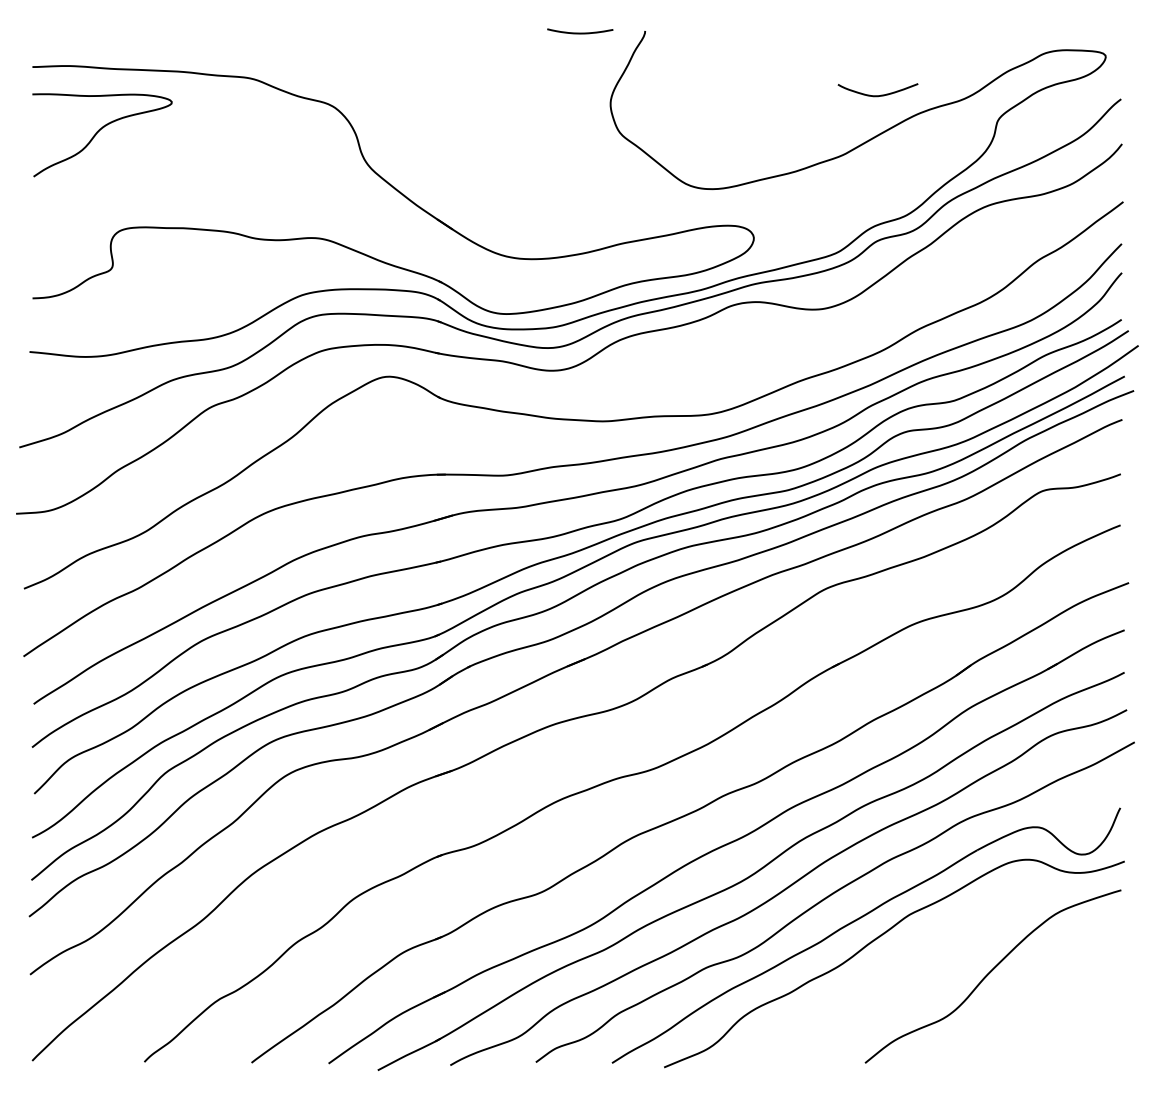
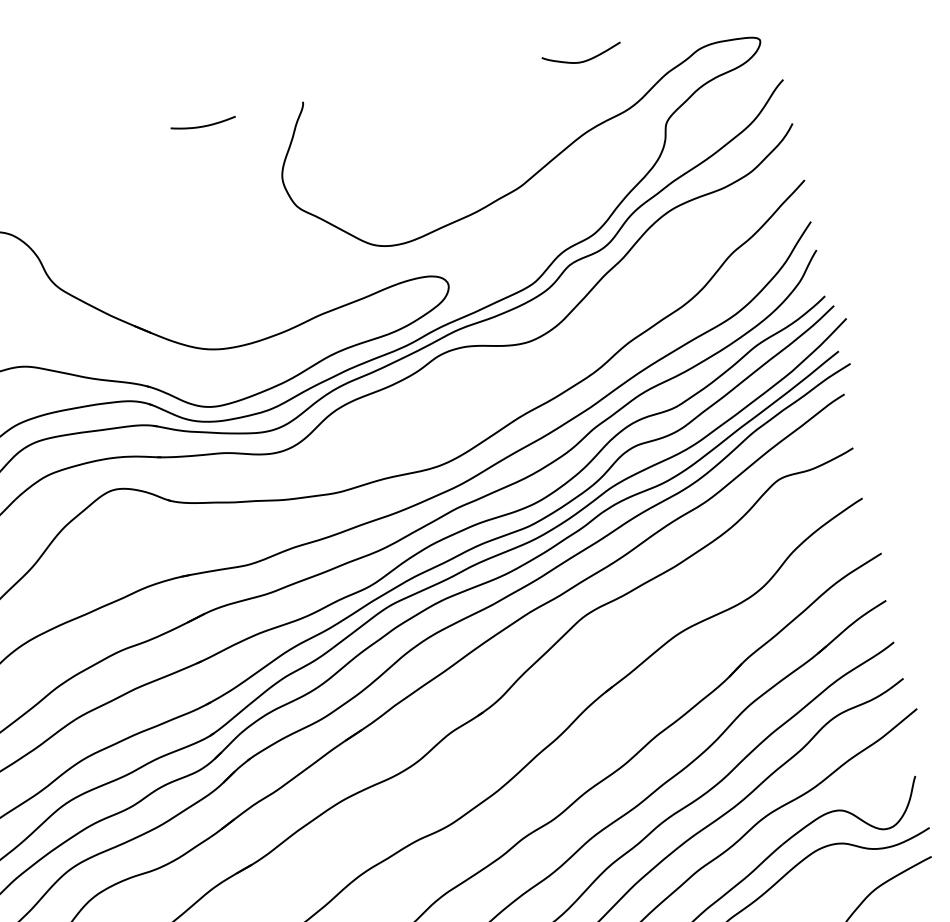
curve: (580, 32) -> (203, 125), moved
curve: (877, 95) -> (582, 61), moved

